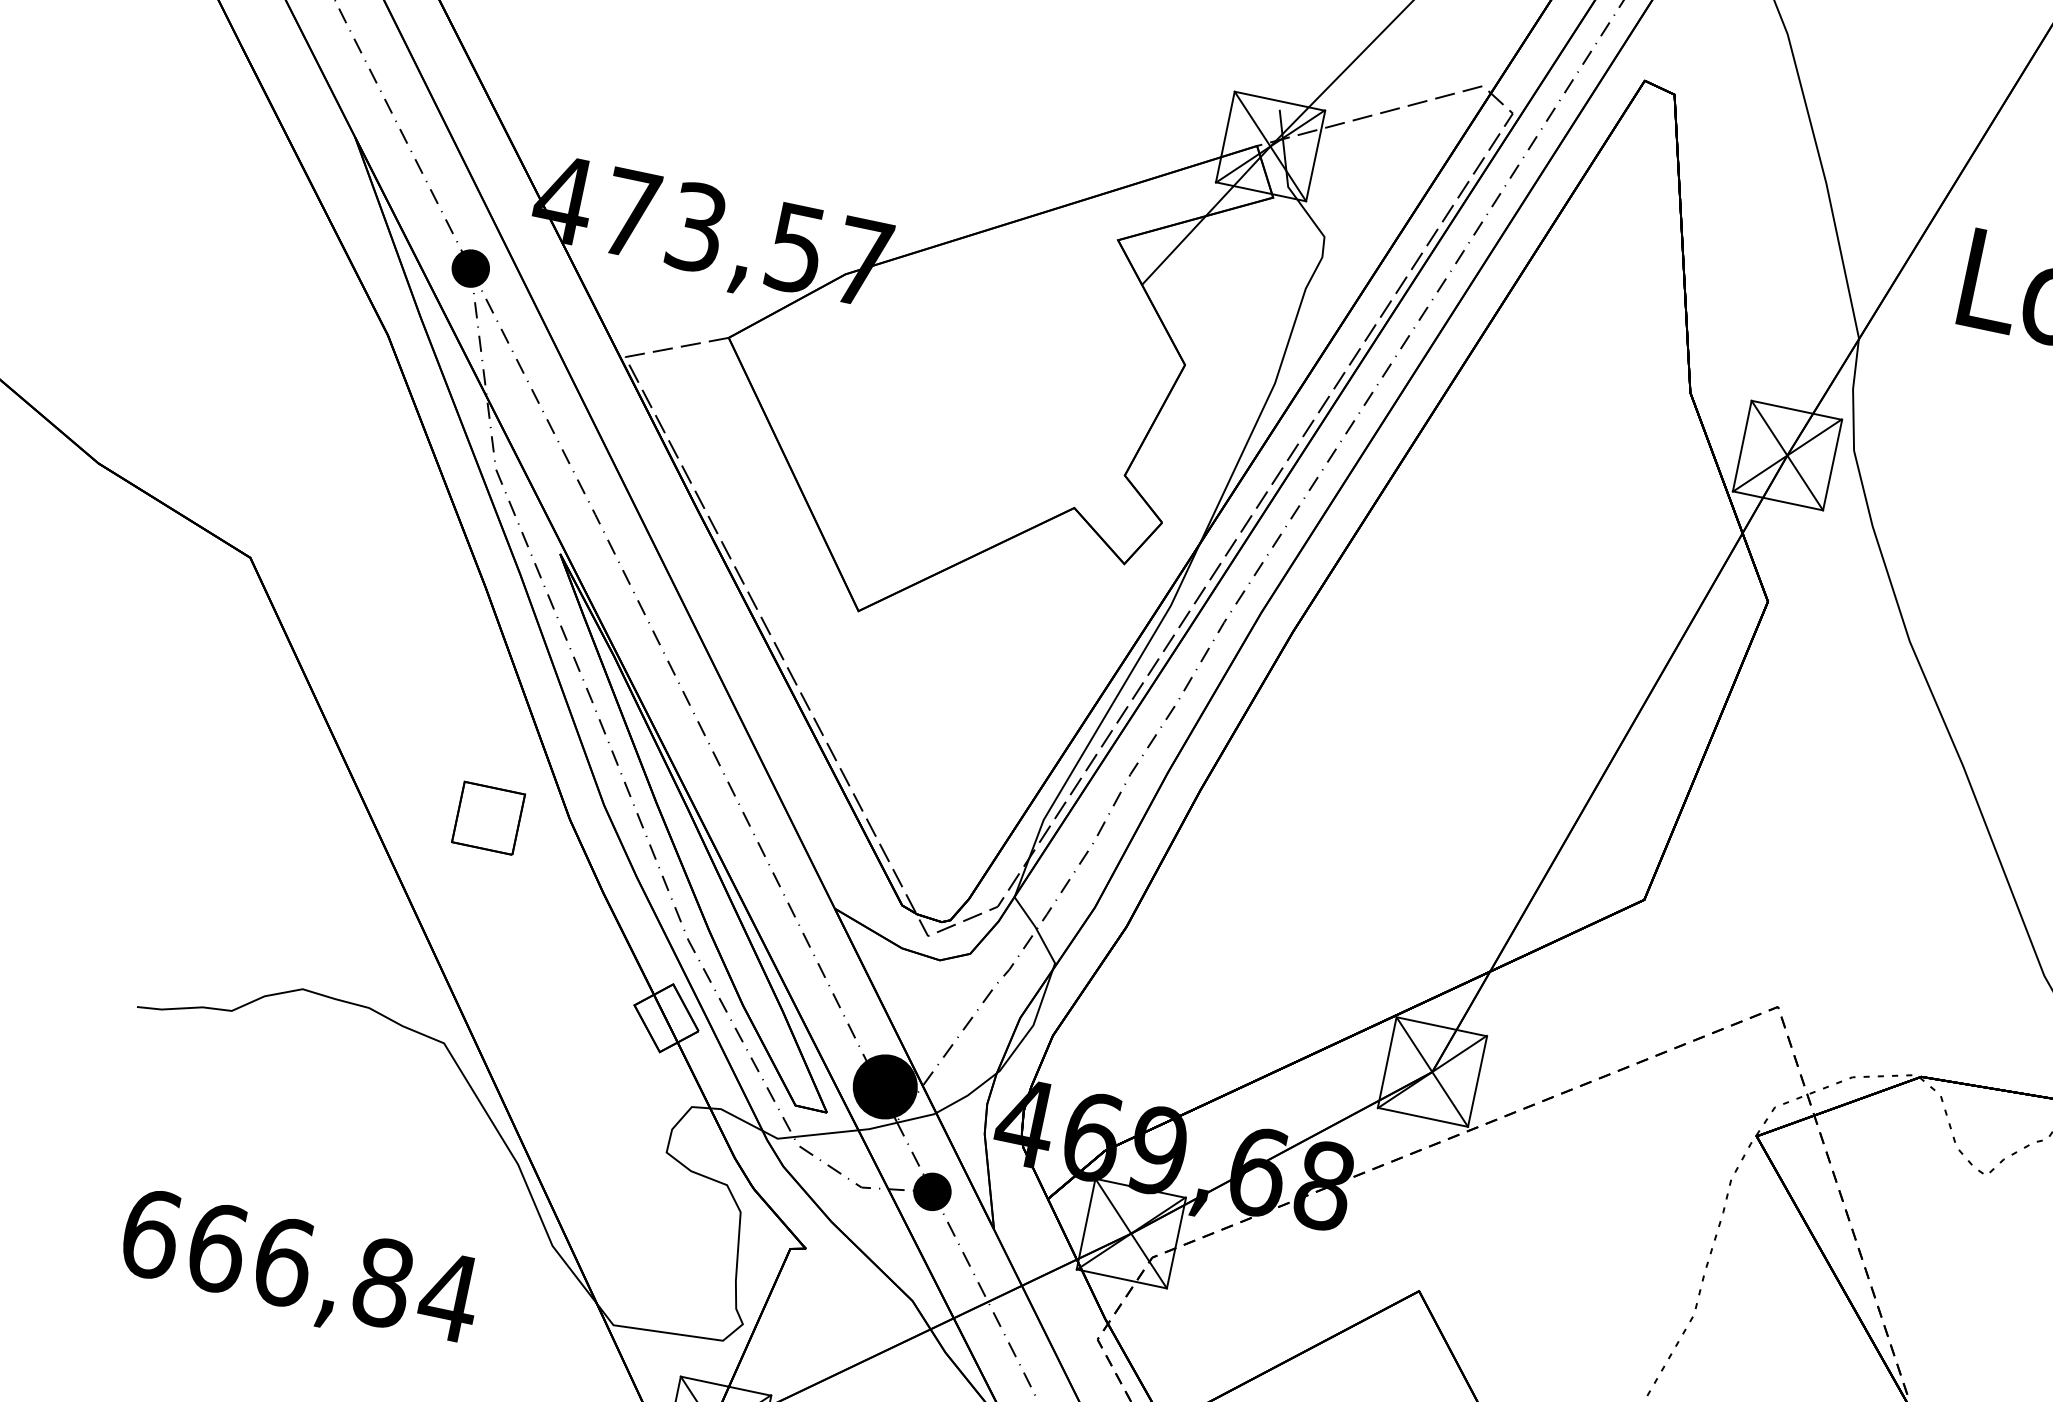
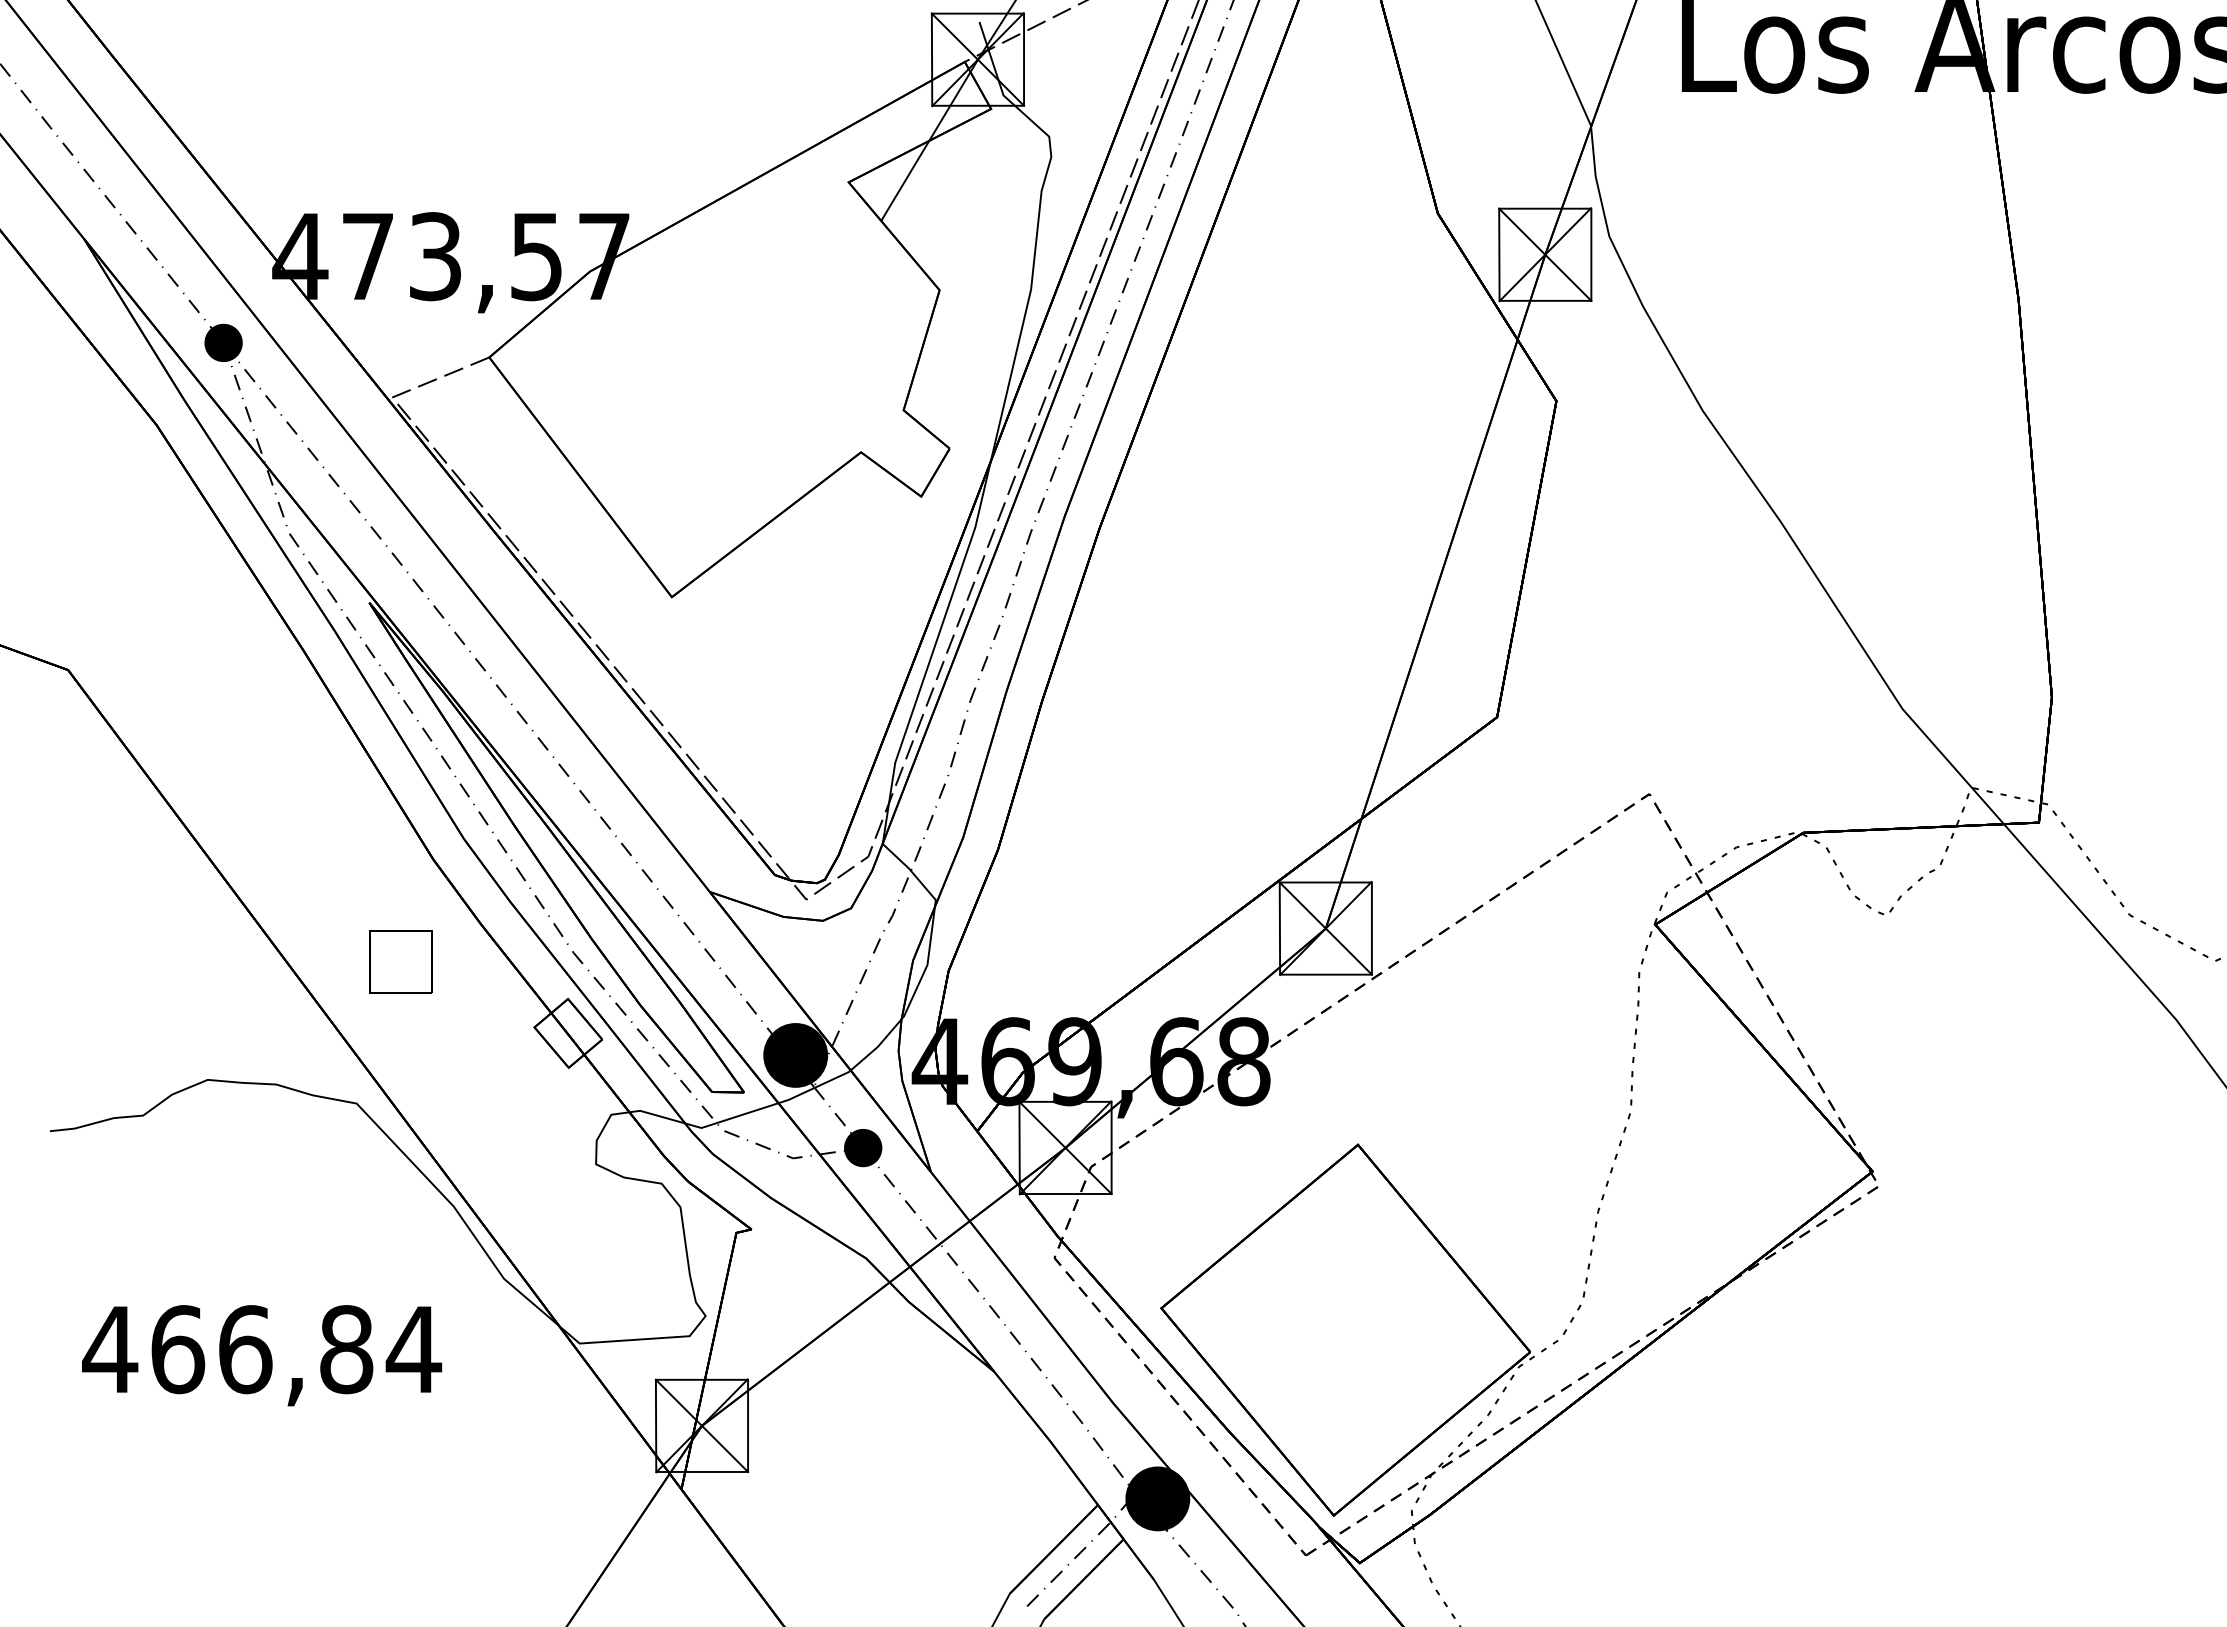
part: (488, 817) -> (400, 961), moved
text: (151, 1233) -> (110, 1349), 666,84 -> 466,84

